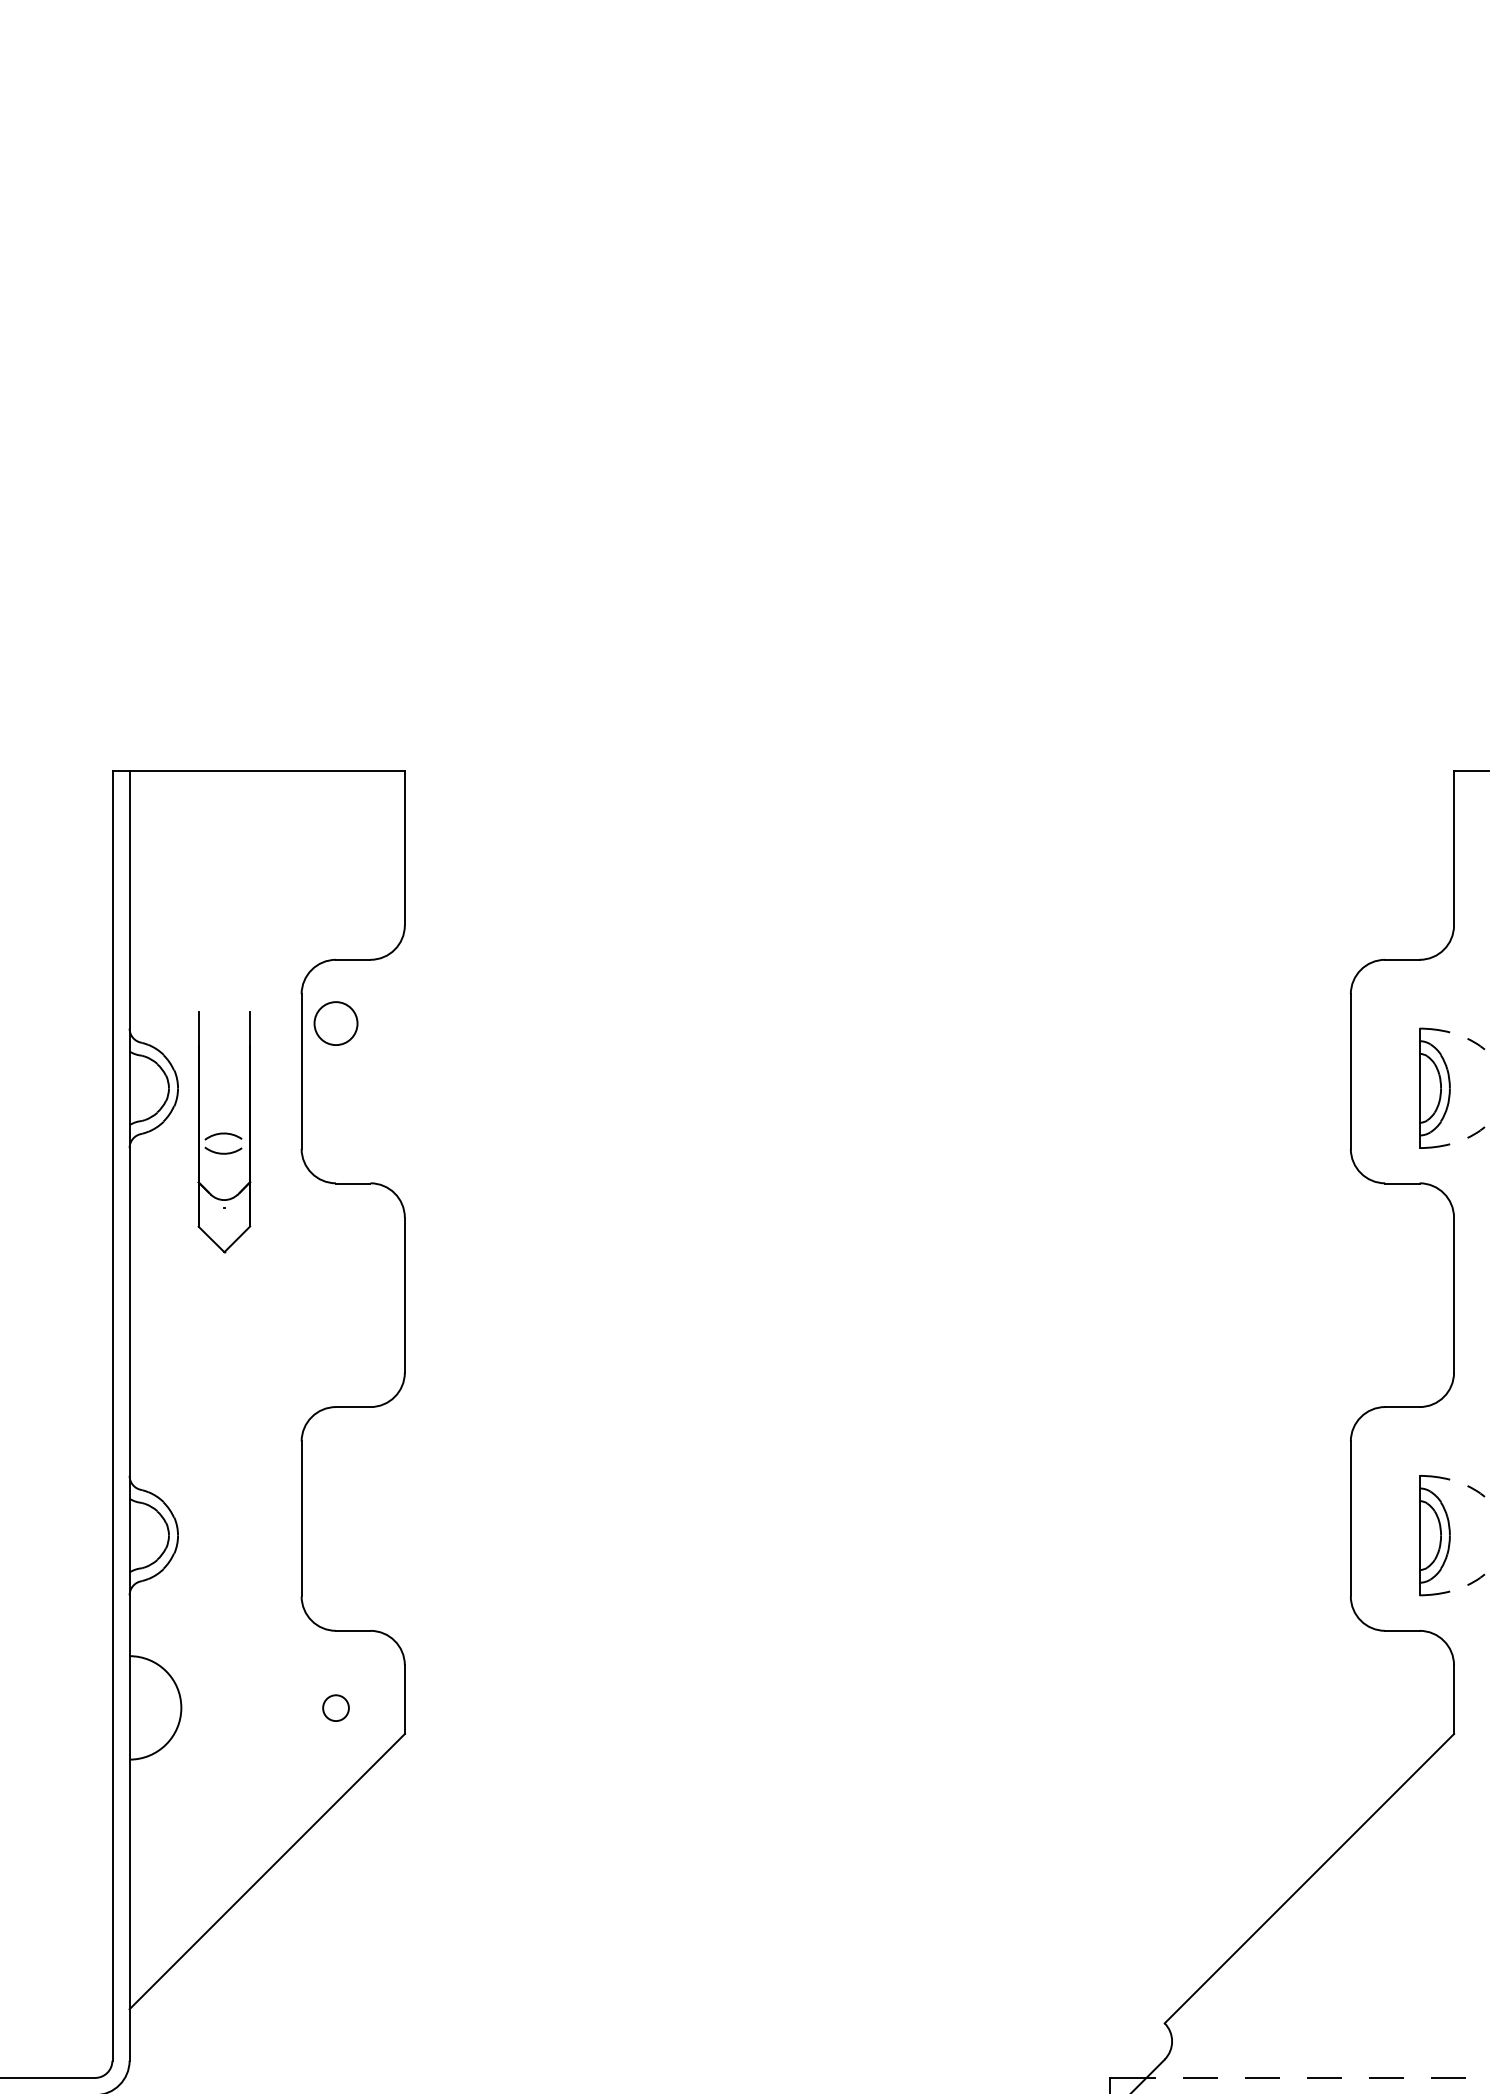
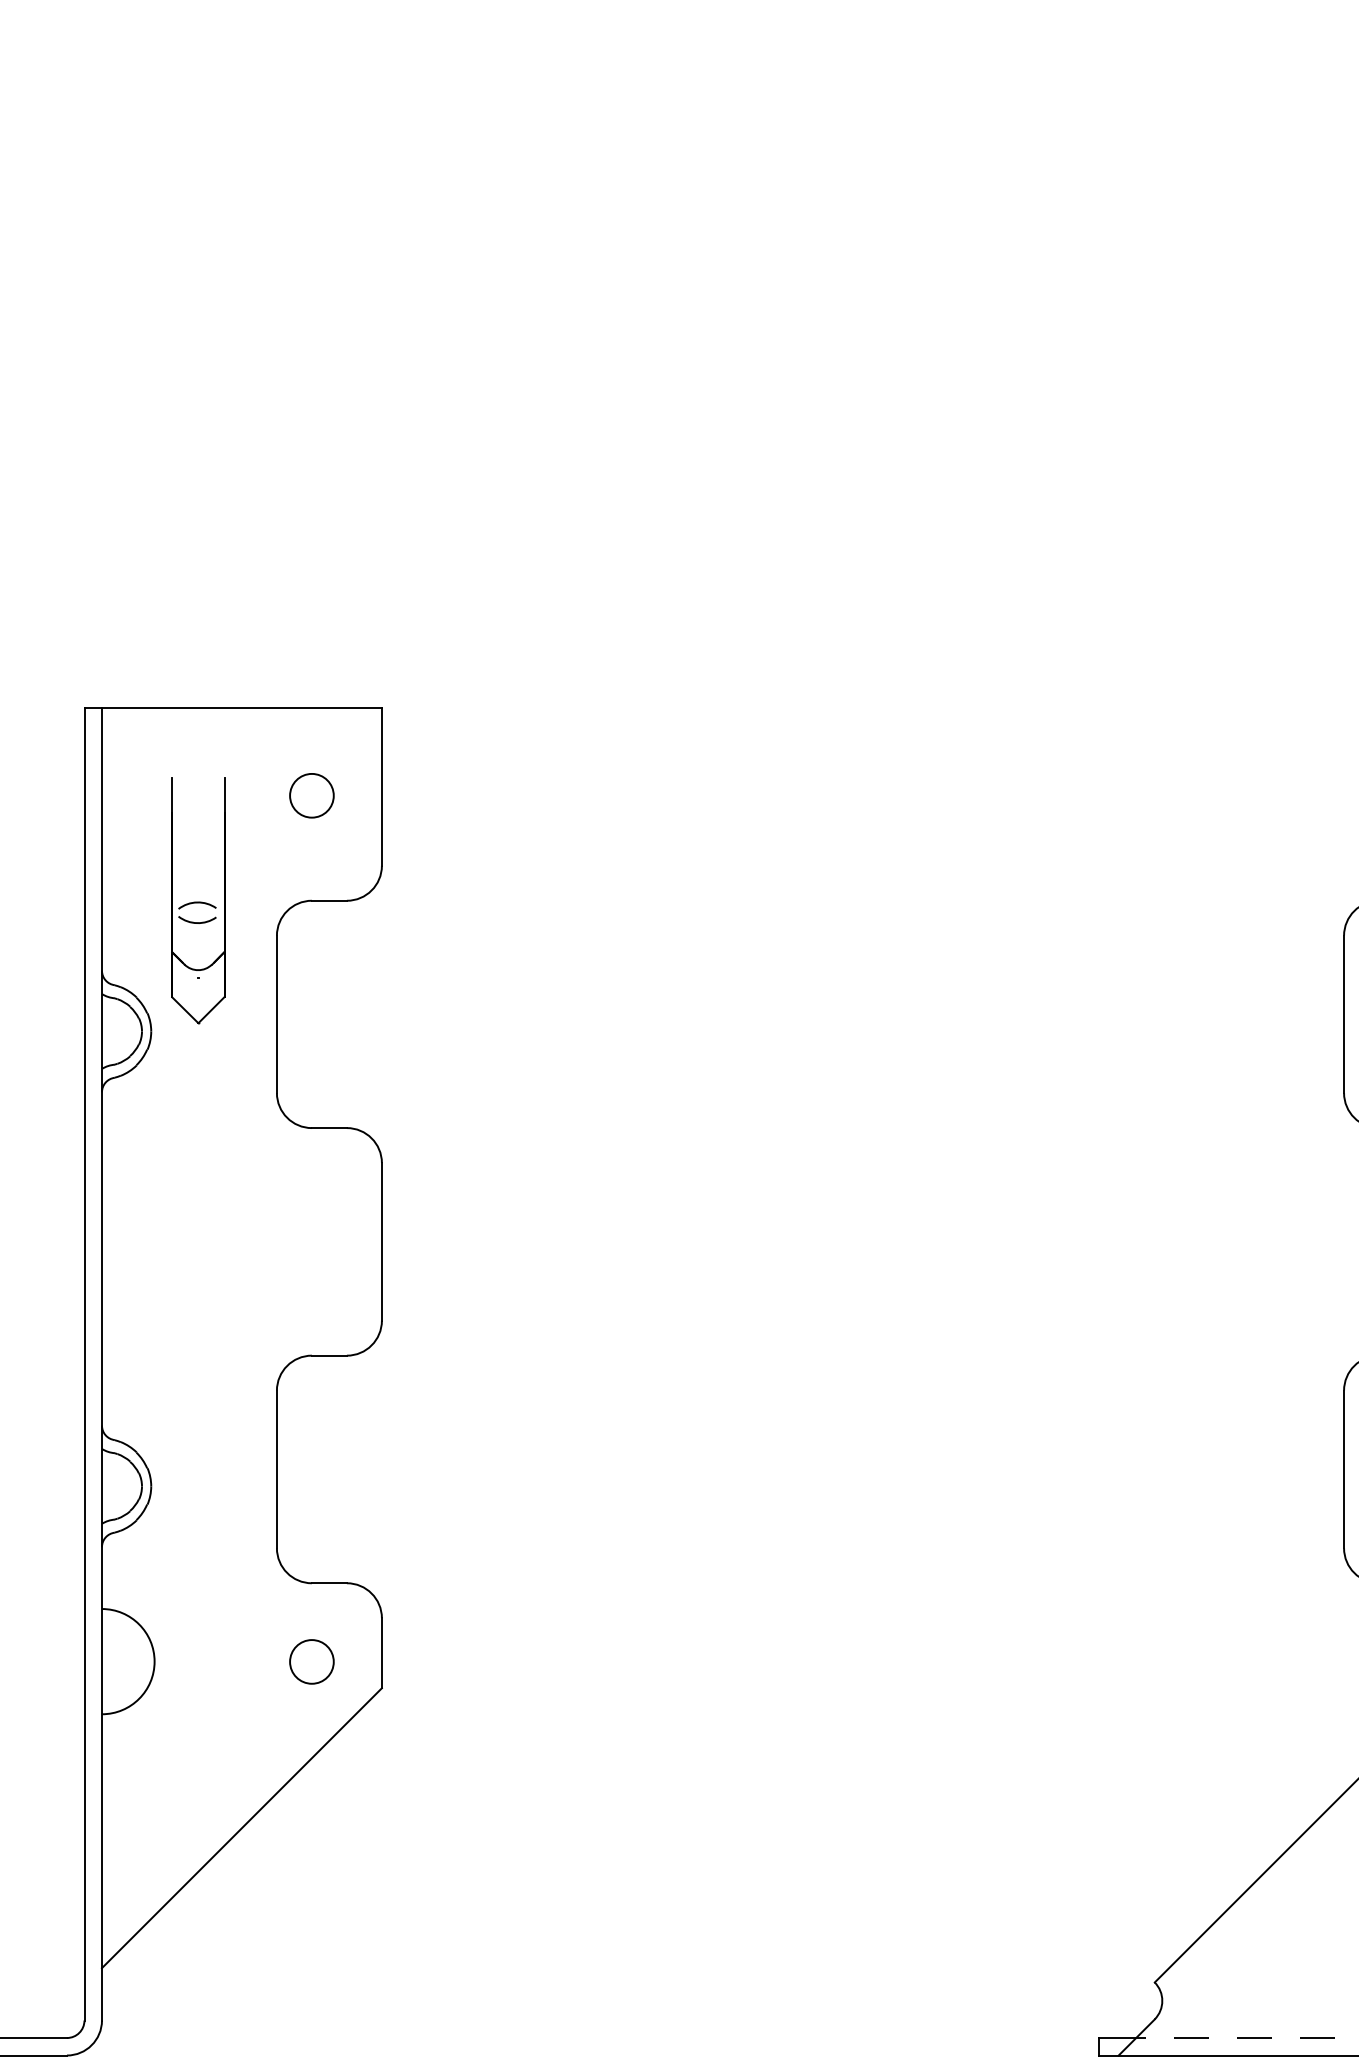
circle: (335, 1023) -> (311, 795), moved
part: (224, 1132) -> (198, 901), moved
circle: (335, 1707) -> (311, 1661), size x1.67

